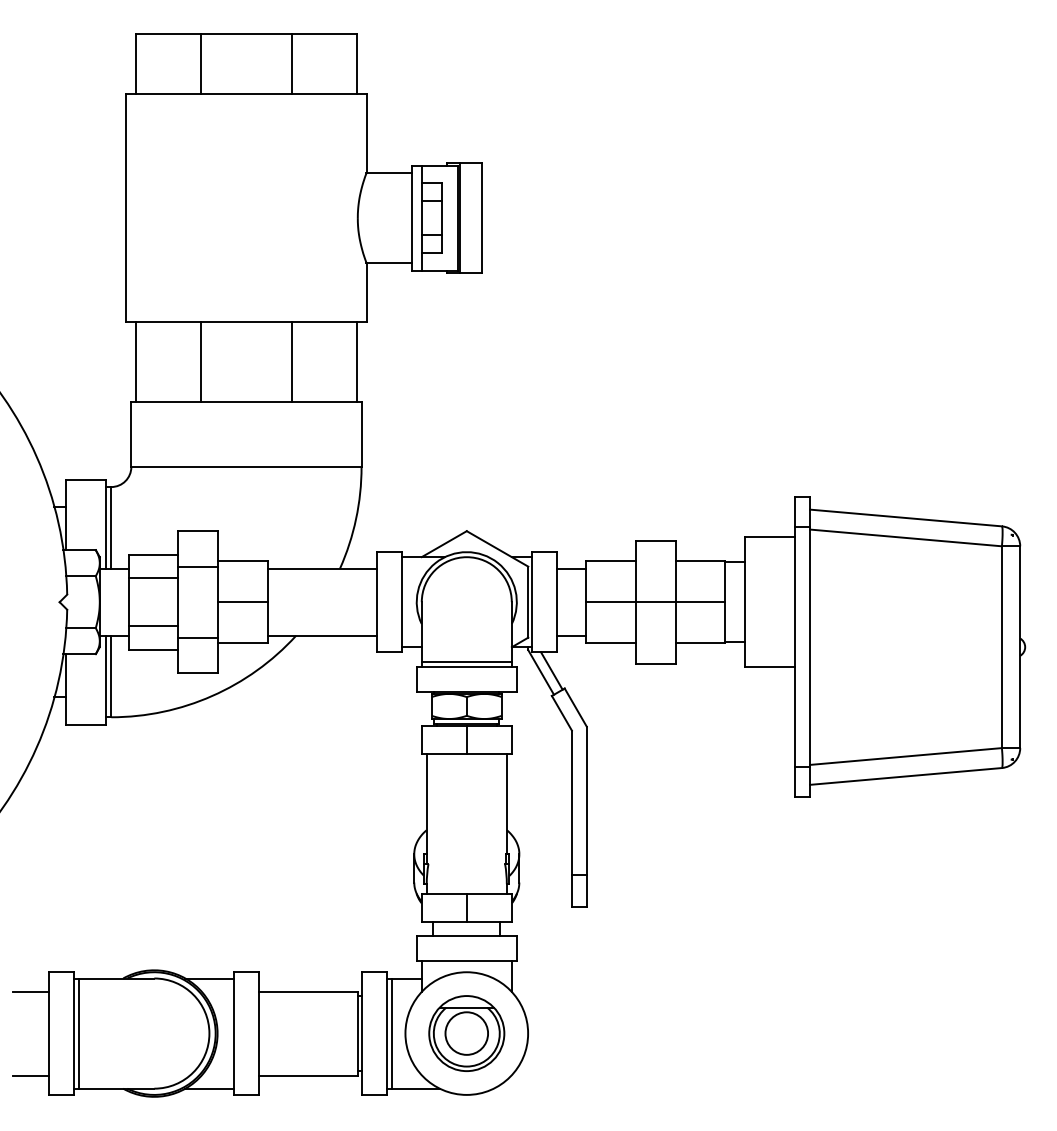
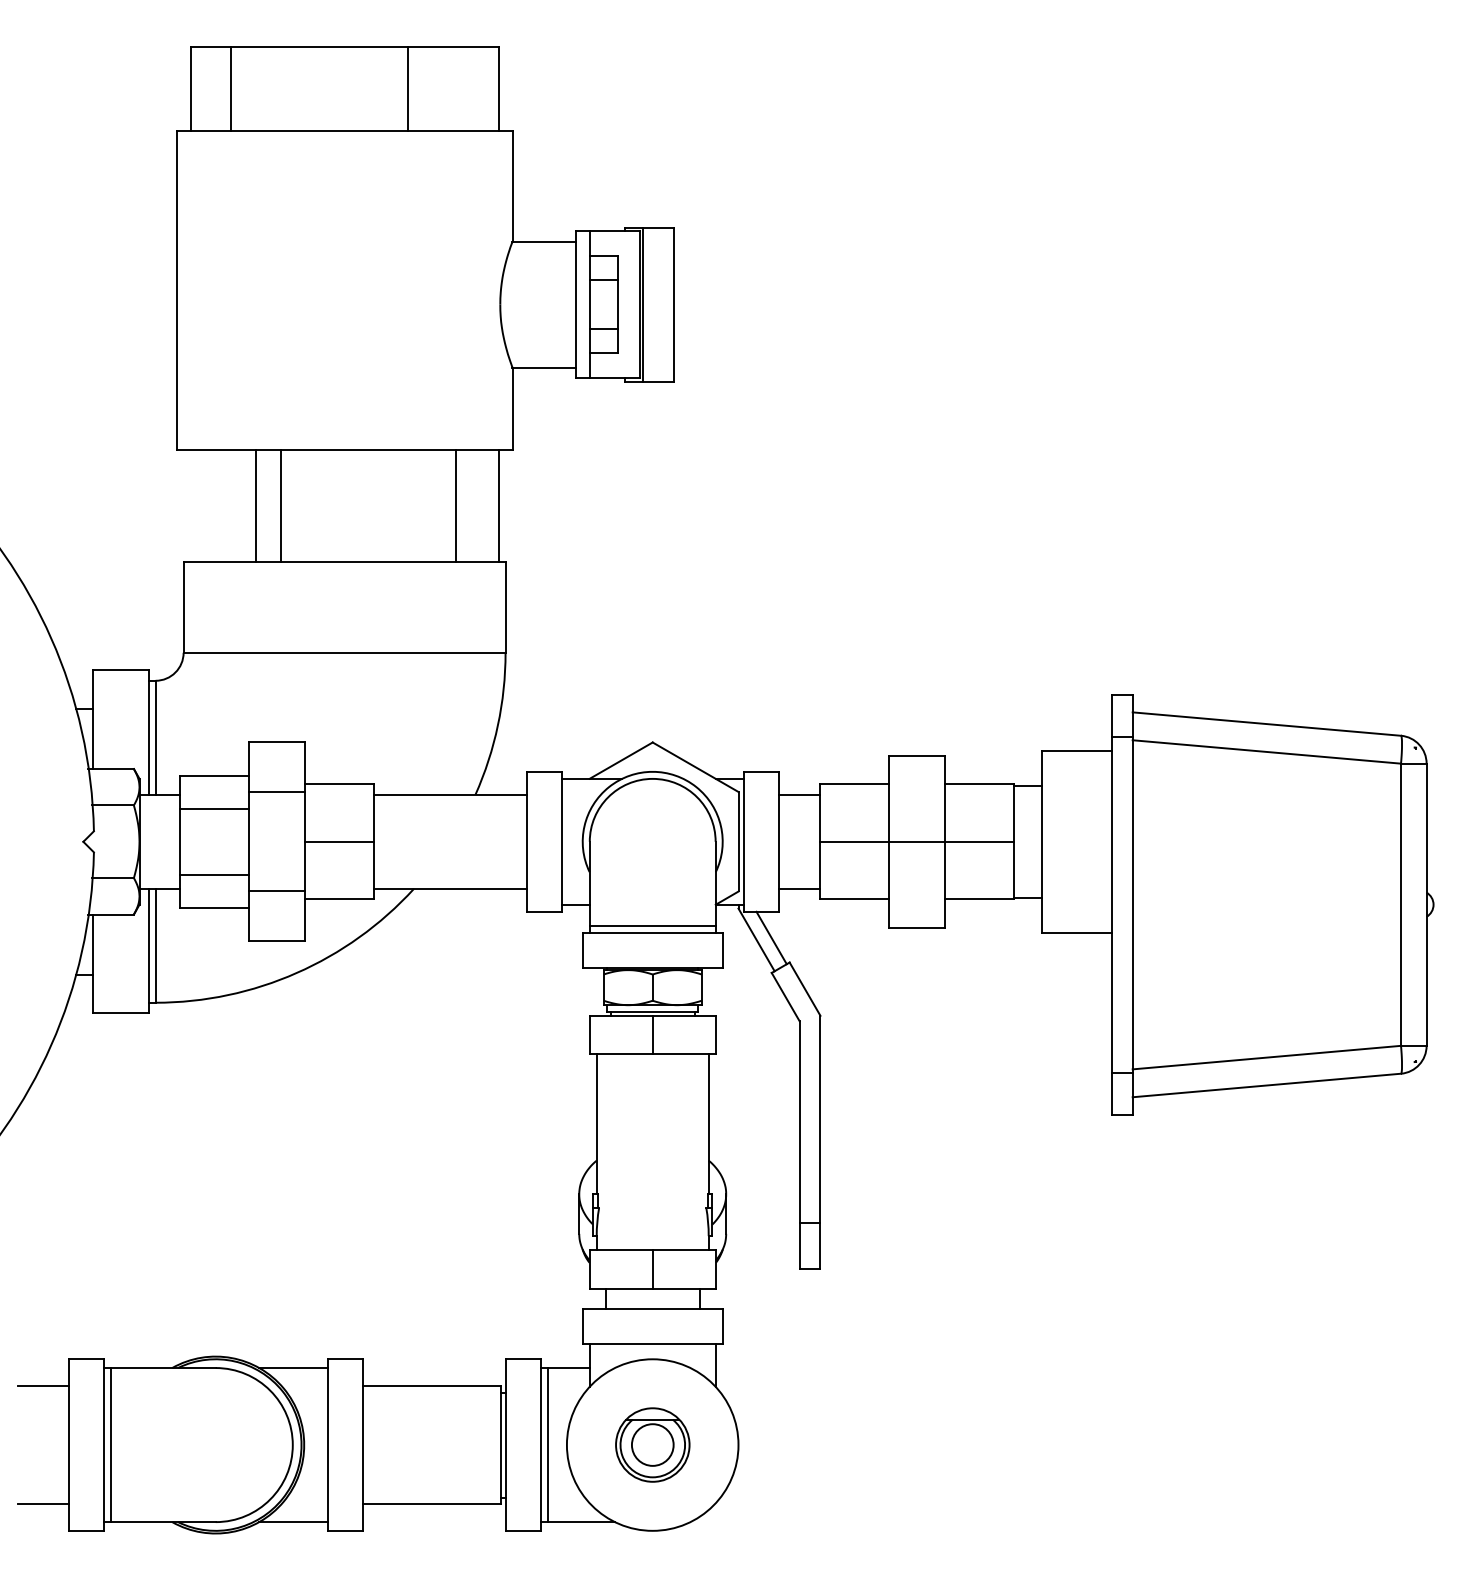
line: (200, 64) -> (230, 89), moved
line: (136, 361) -> (255, 505), moved
line: (292, 361) -> (456, 505), moved
part: (466, 1033) -> (652, 1444), size x0.7

